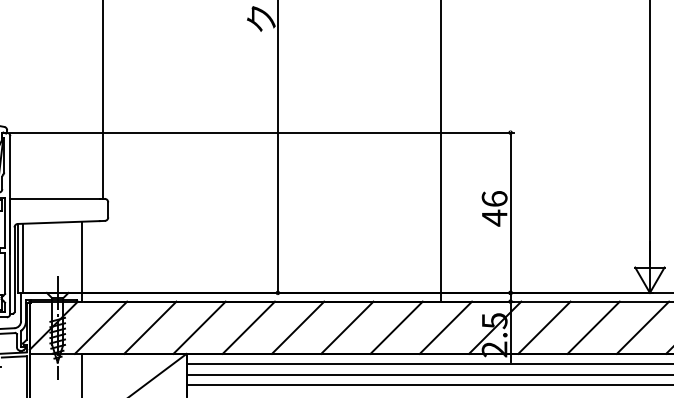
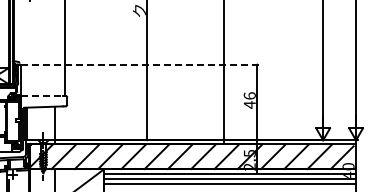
line: (263, 132) -> (140, 64), solid -> dashed
line: (55, 198) -> (42, 95), solid -> dashed

